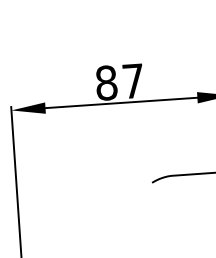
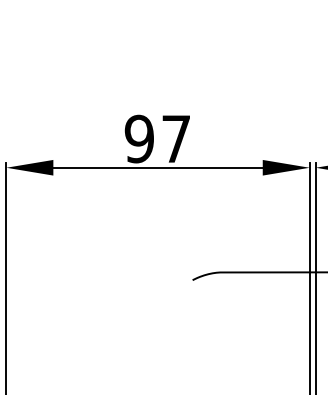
text: (106, 83) -> (139, 139), 87 -> 97

